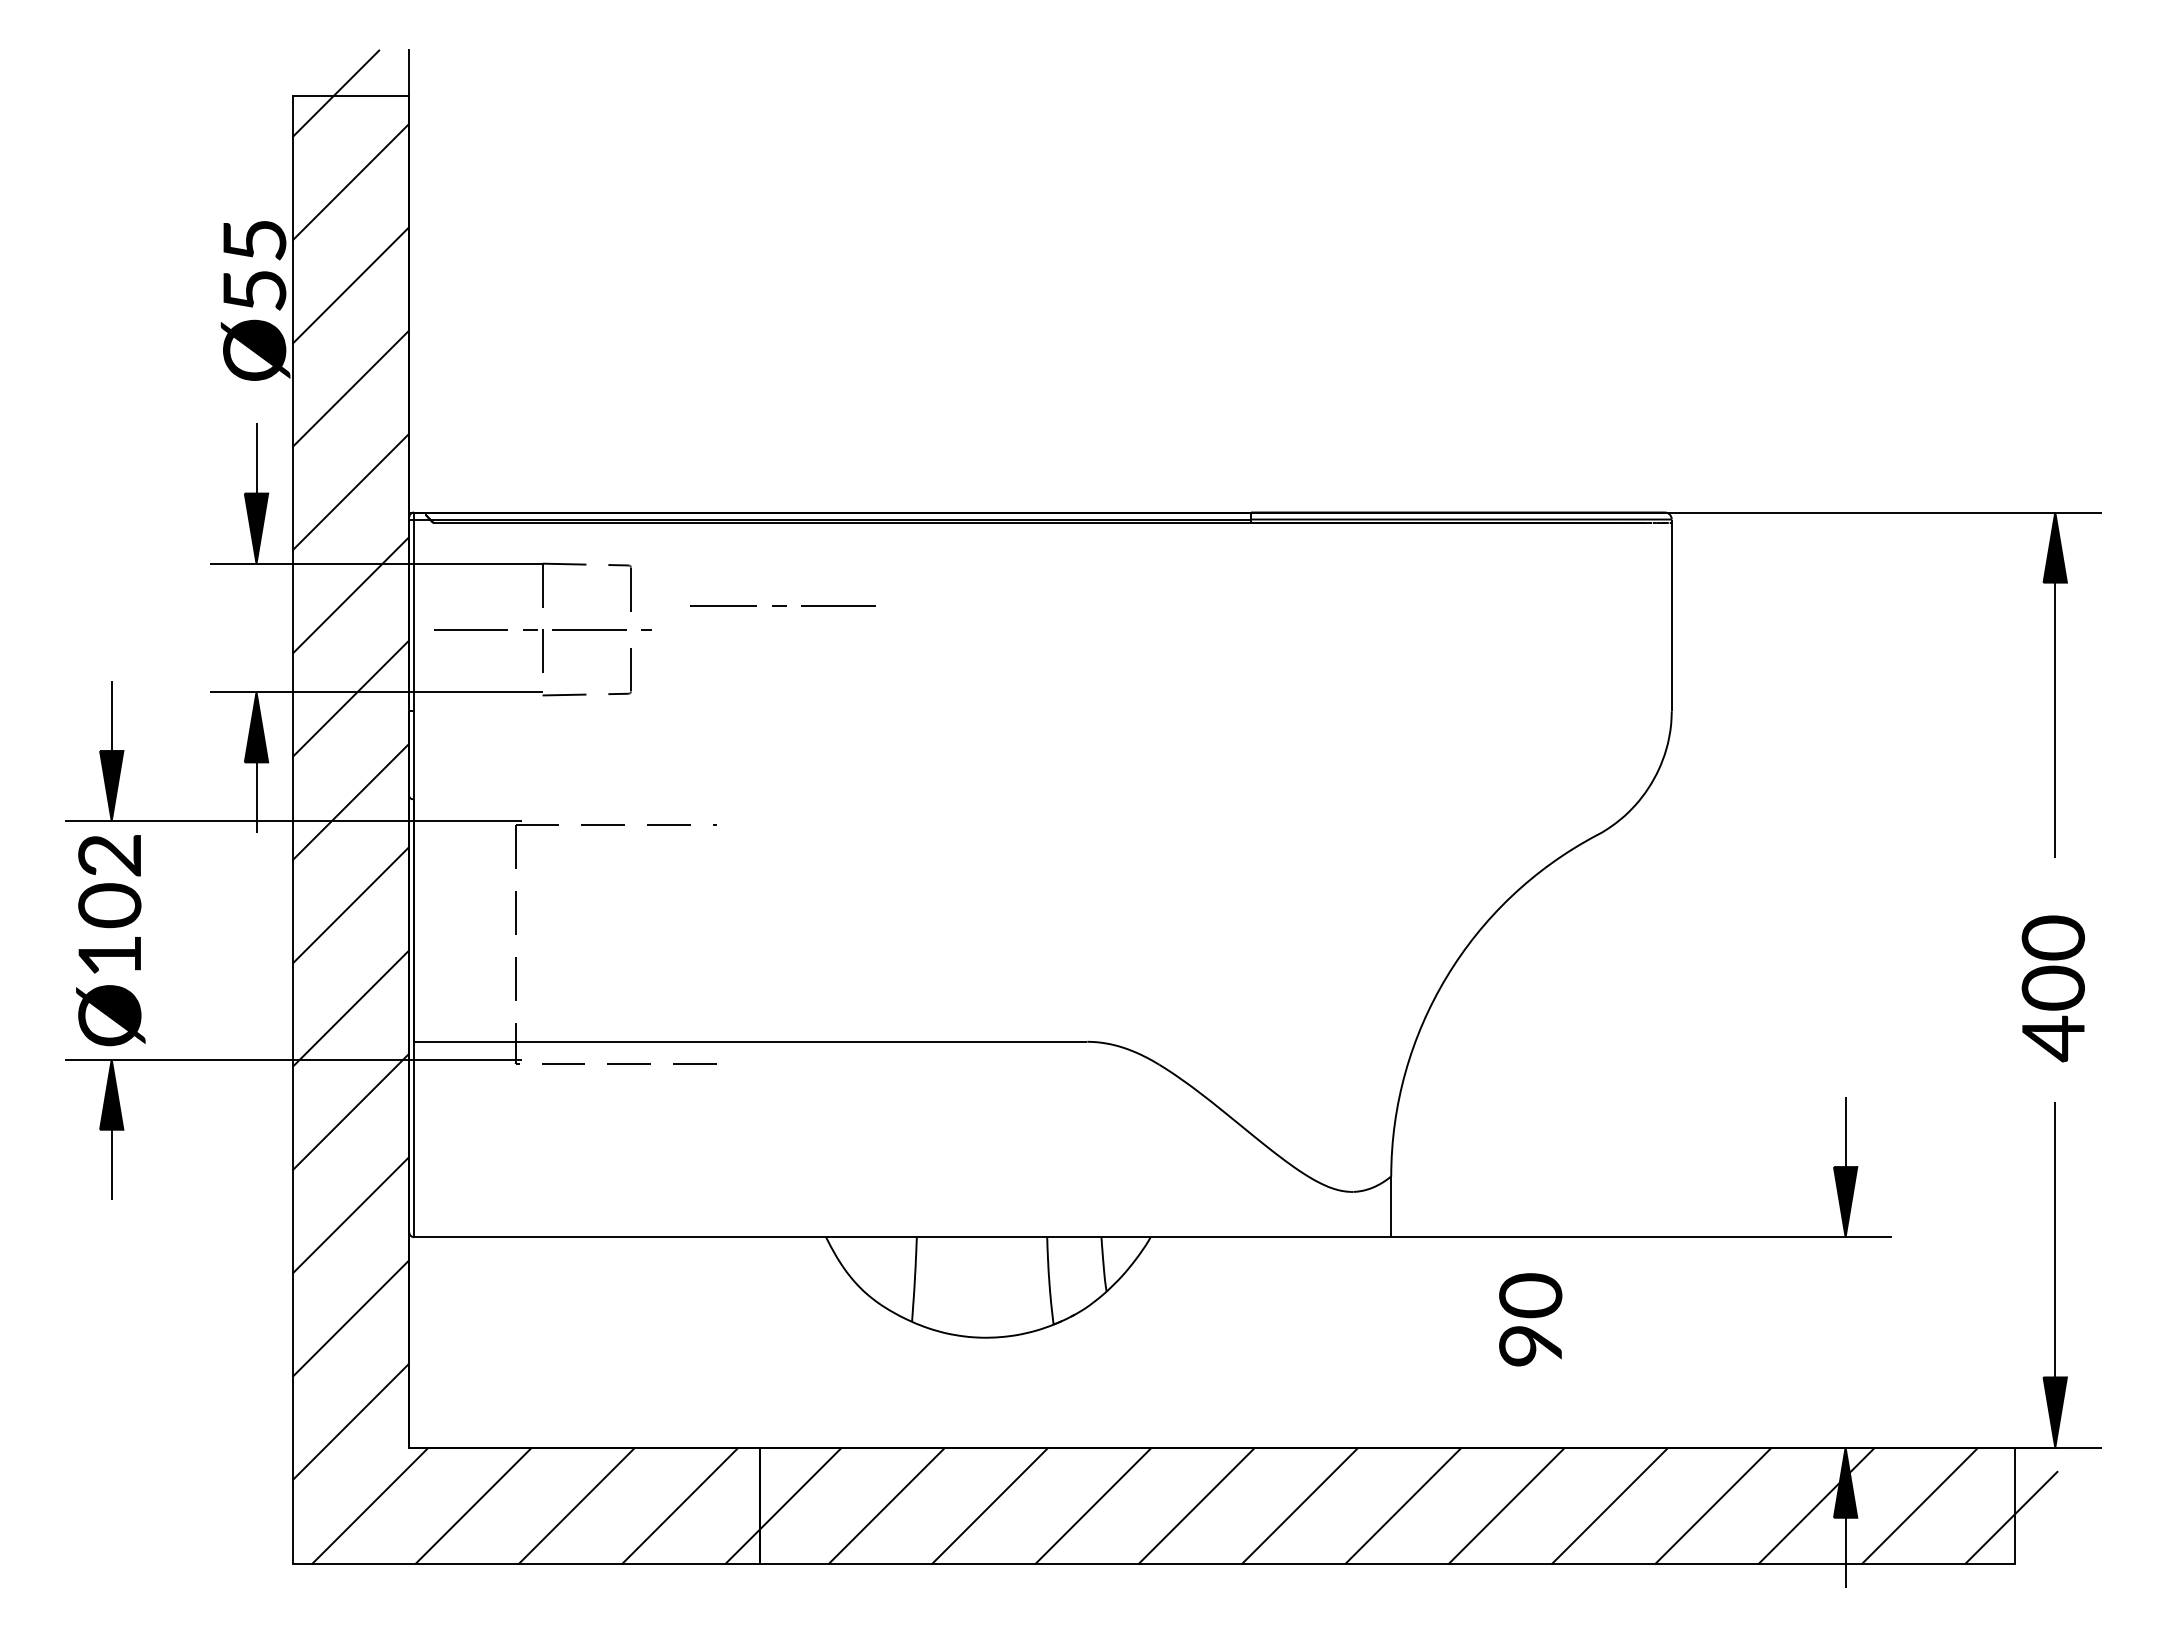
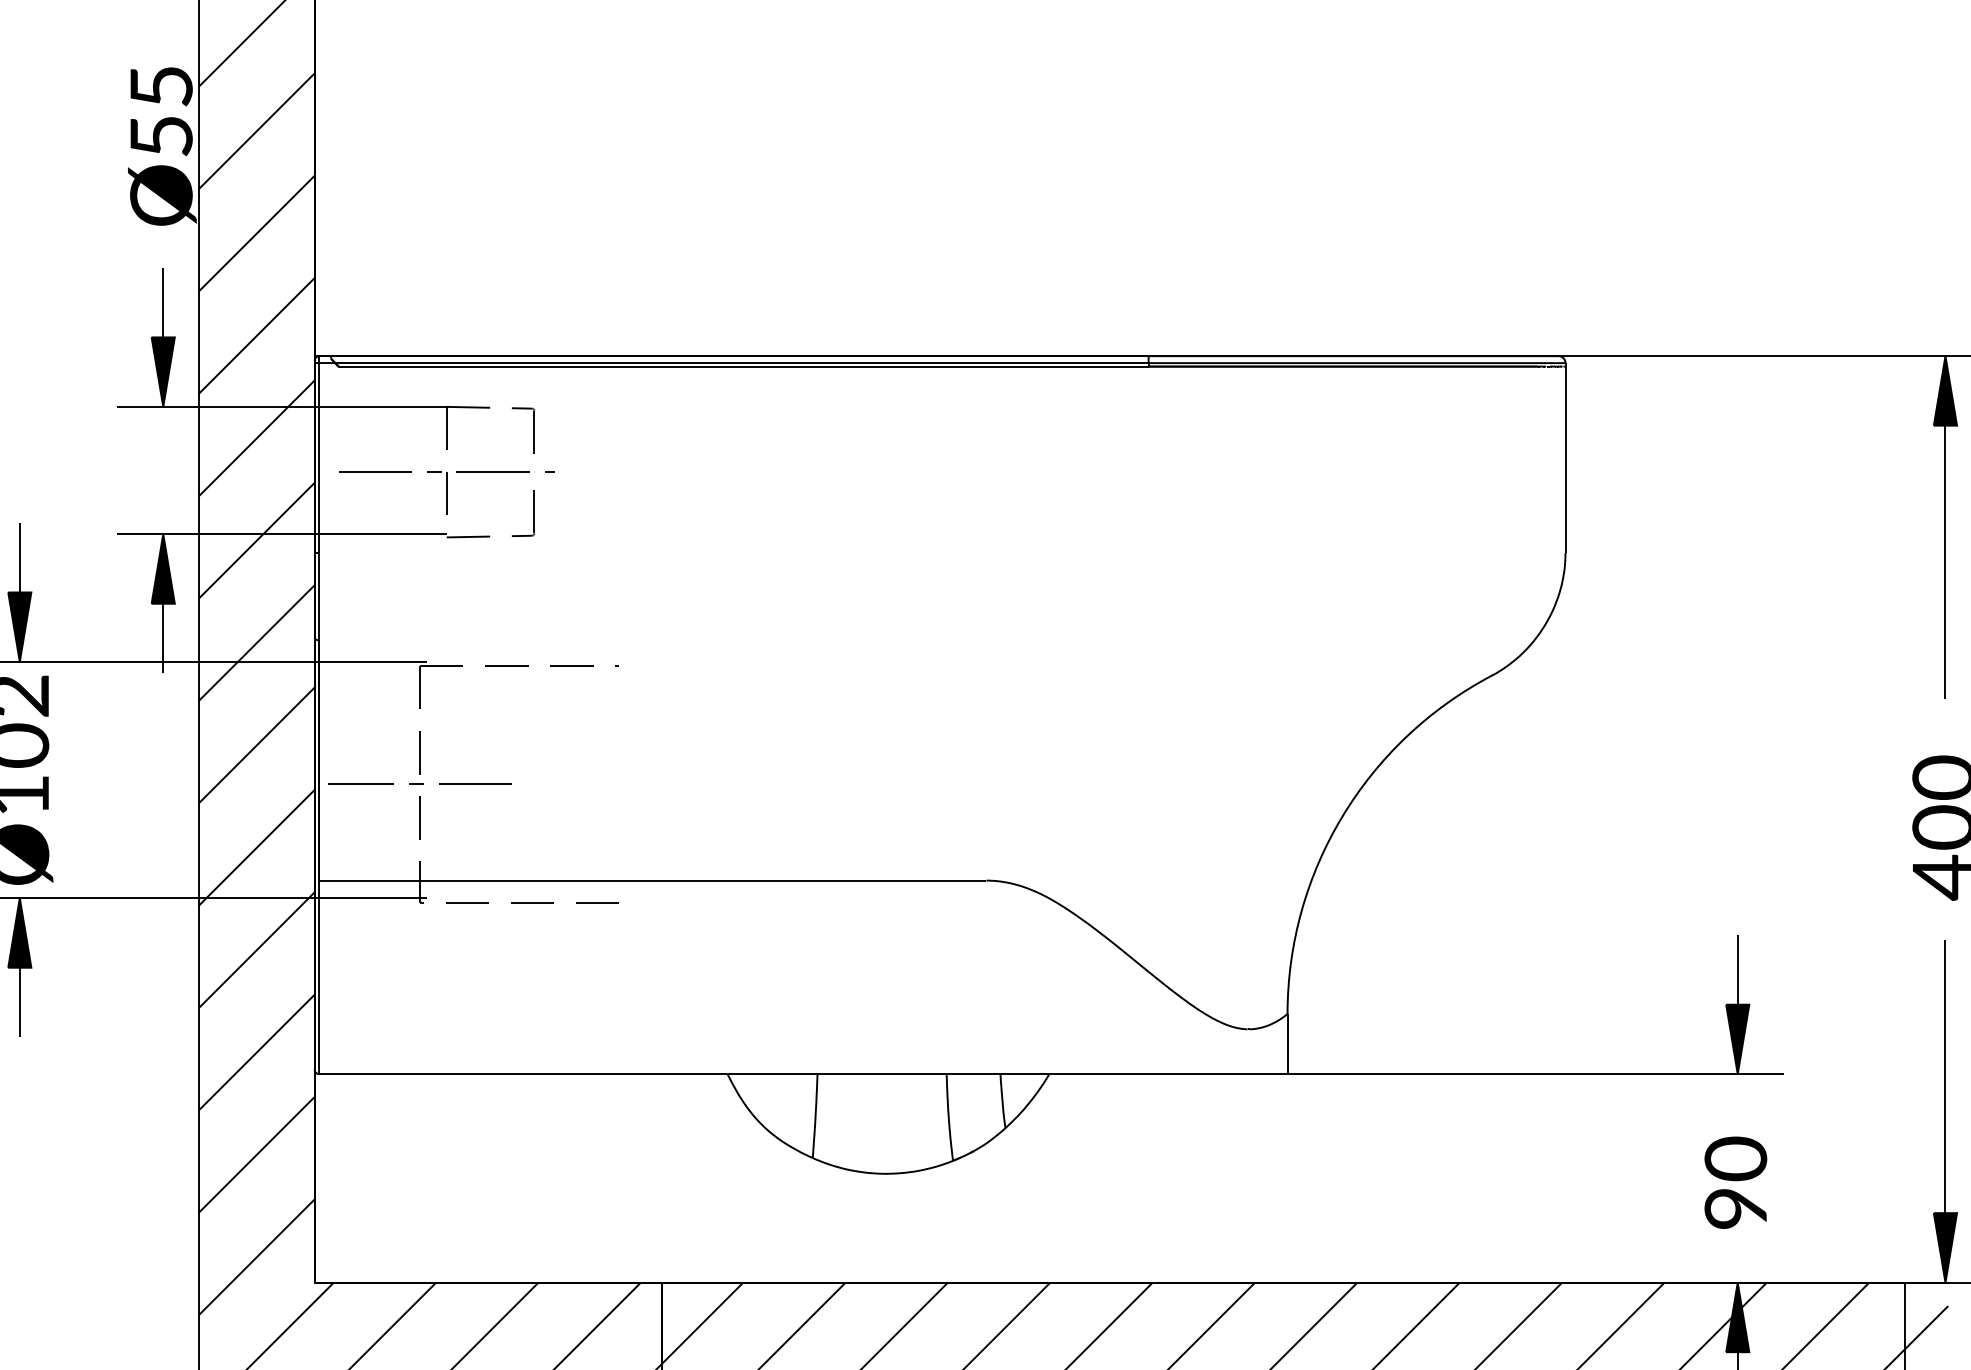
line: (782, 605) -> (419, 784), moved
text: (1530, 1319) -> (1735, 1182), moved

